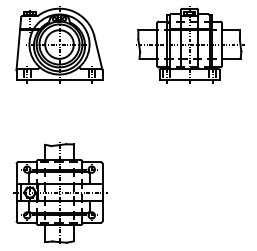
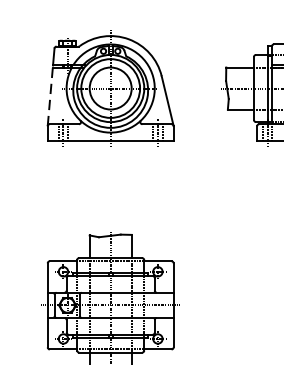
line: (18, 49) -> (50, 95), solid -> dashed

